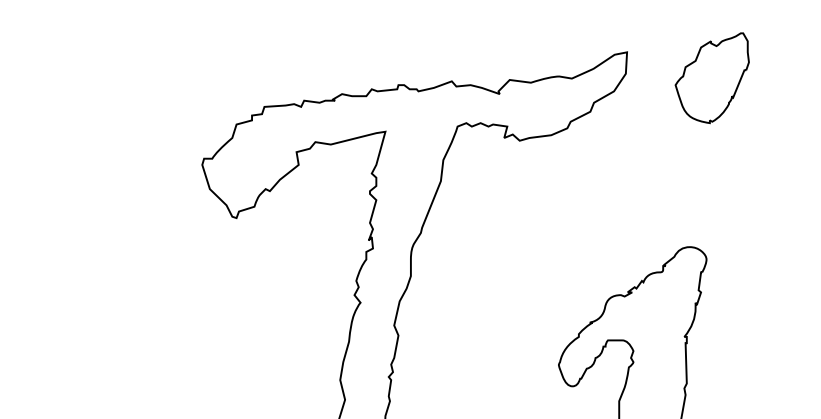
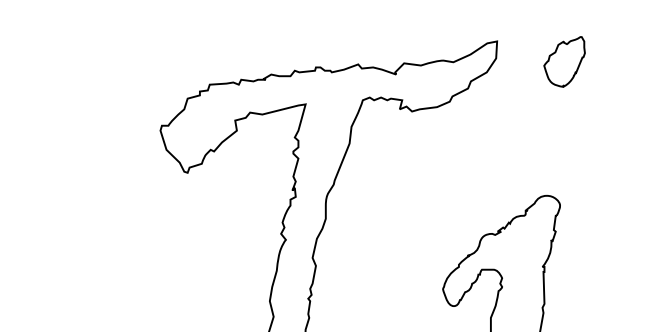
part: (712, 77) -> (564, 61), size x0.7

